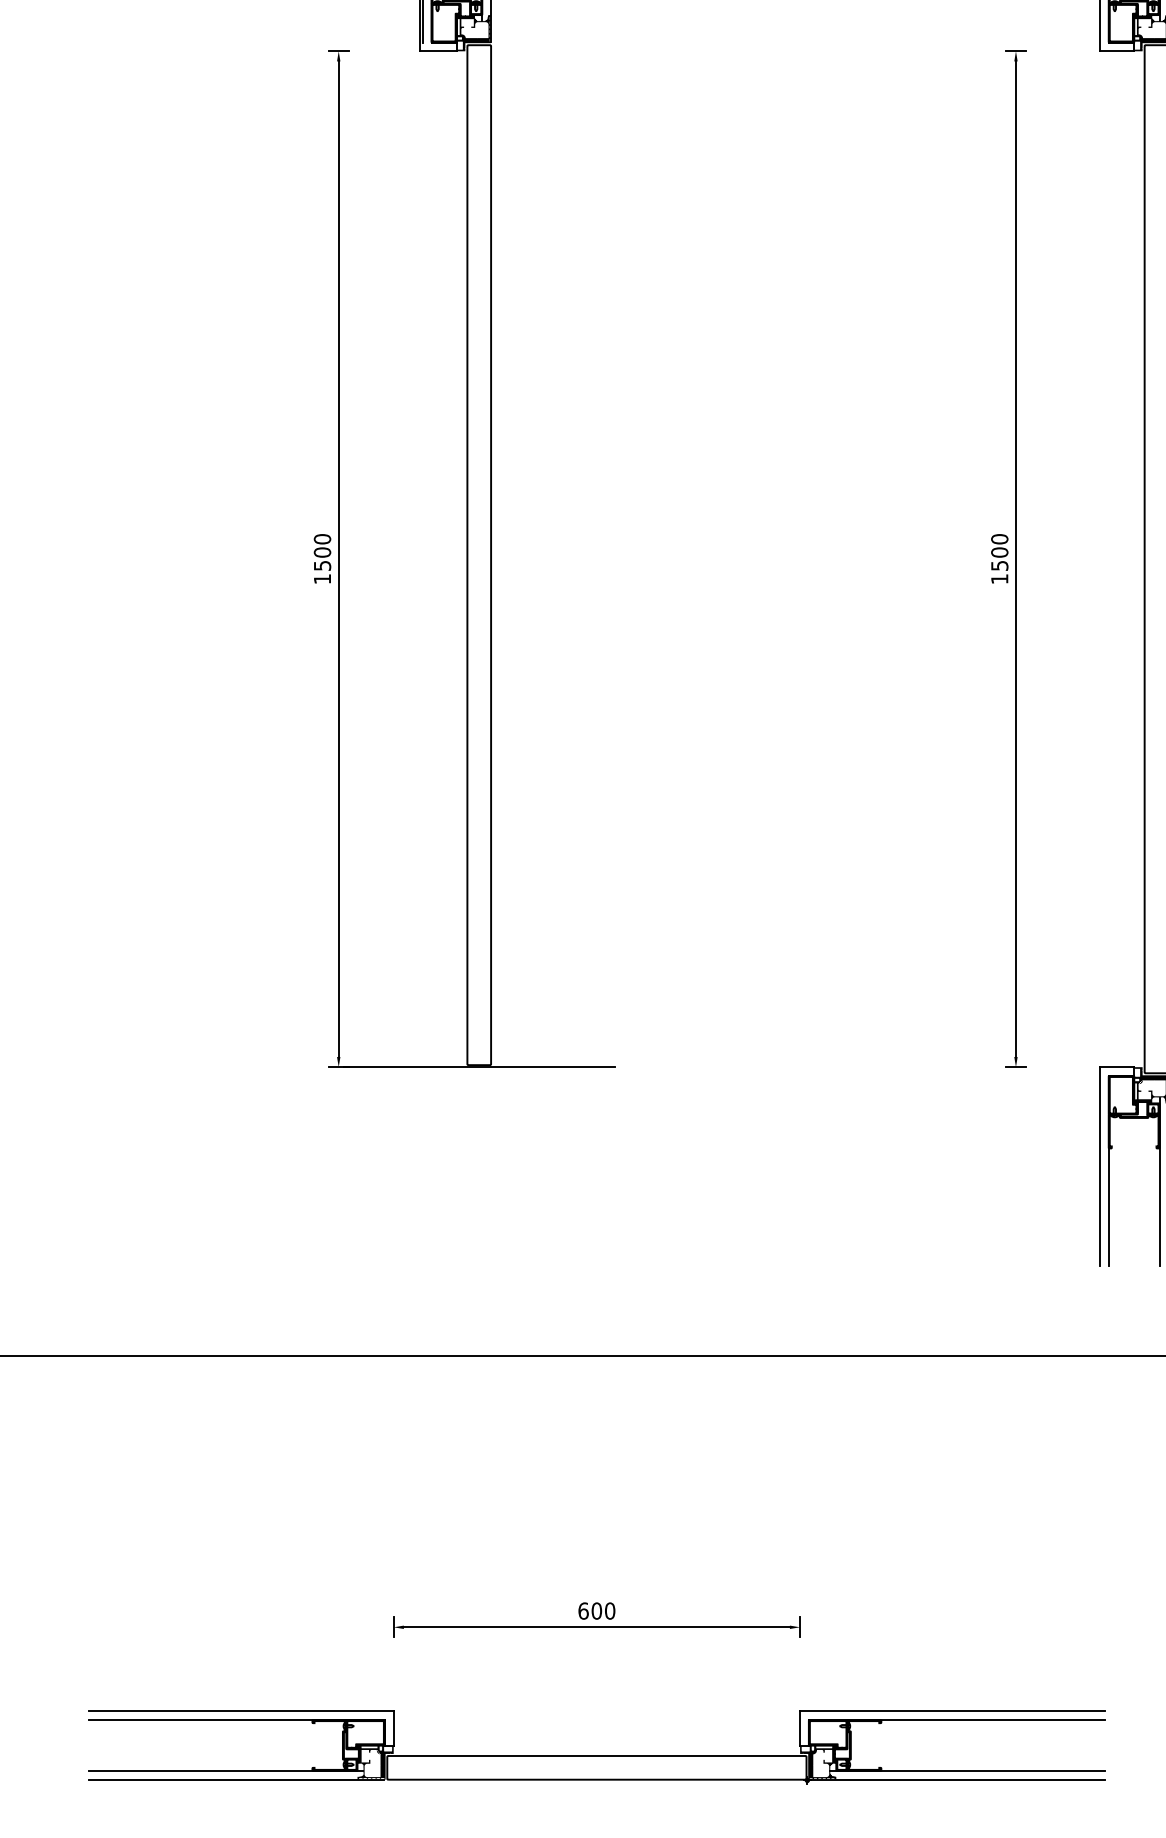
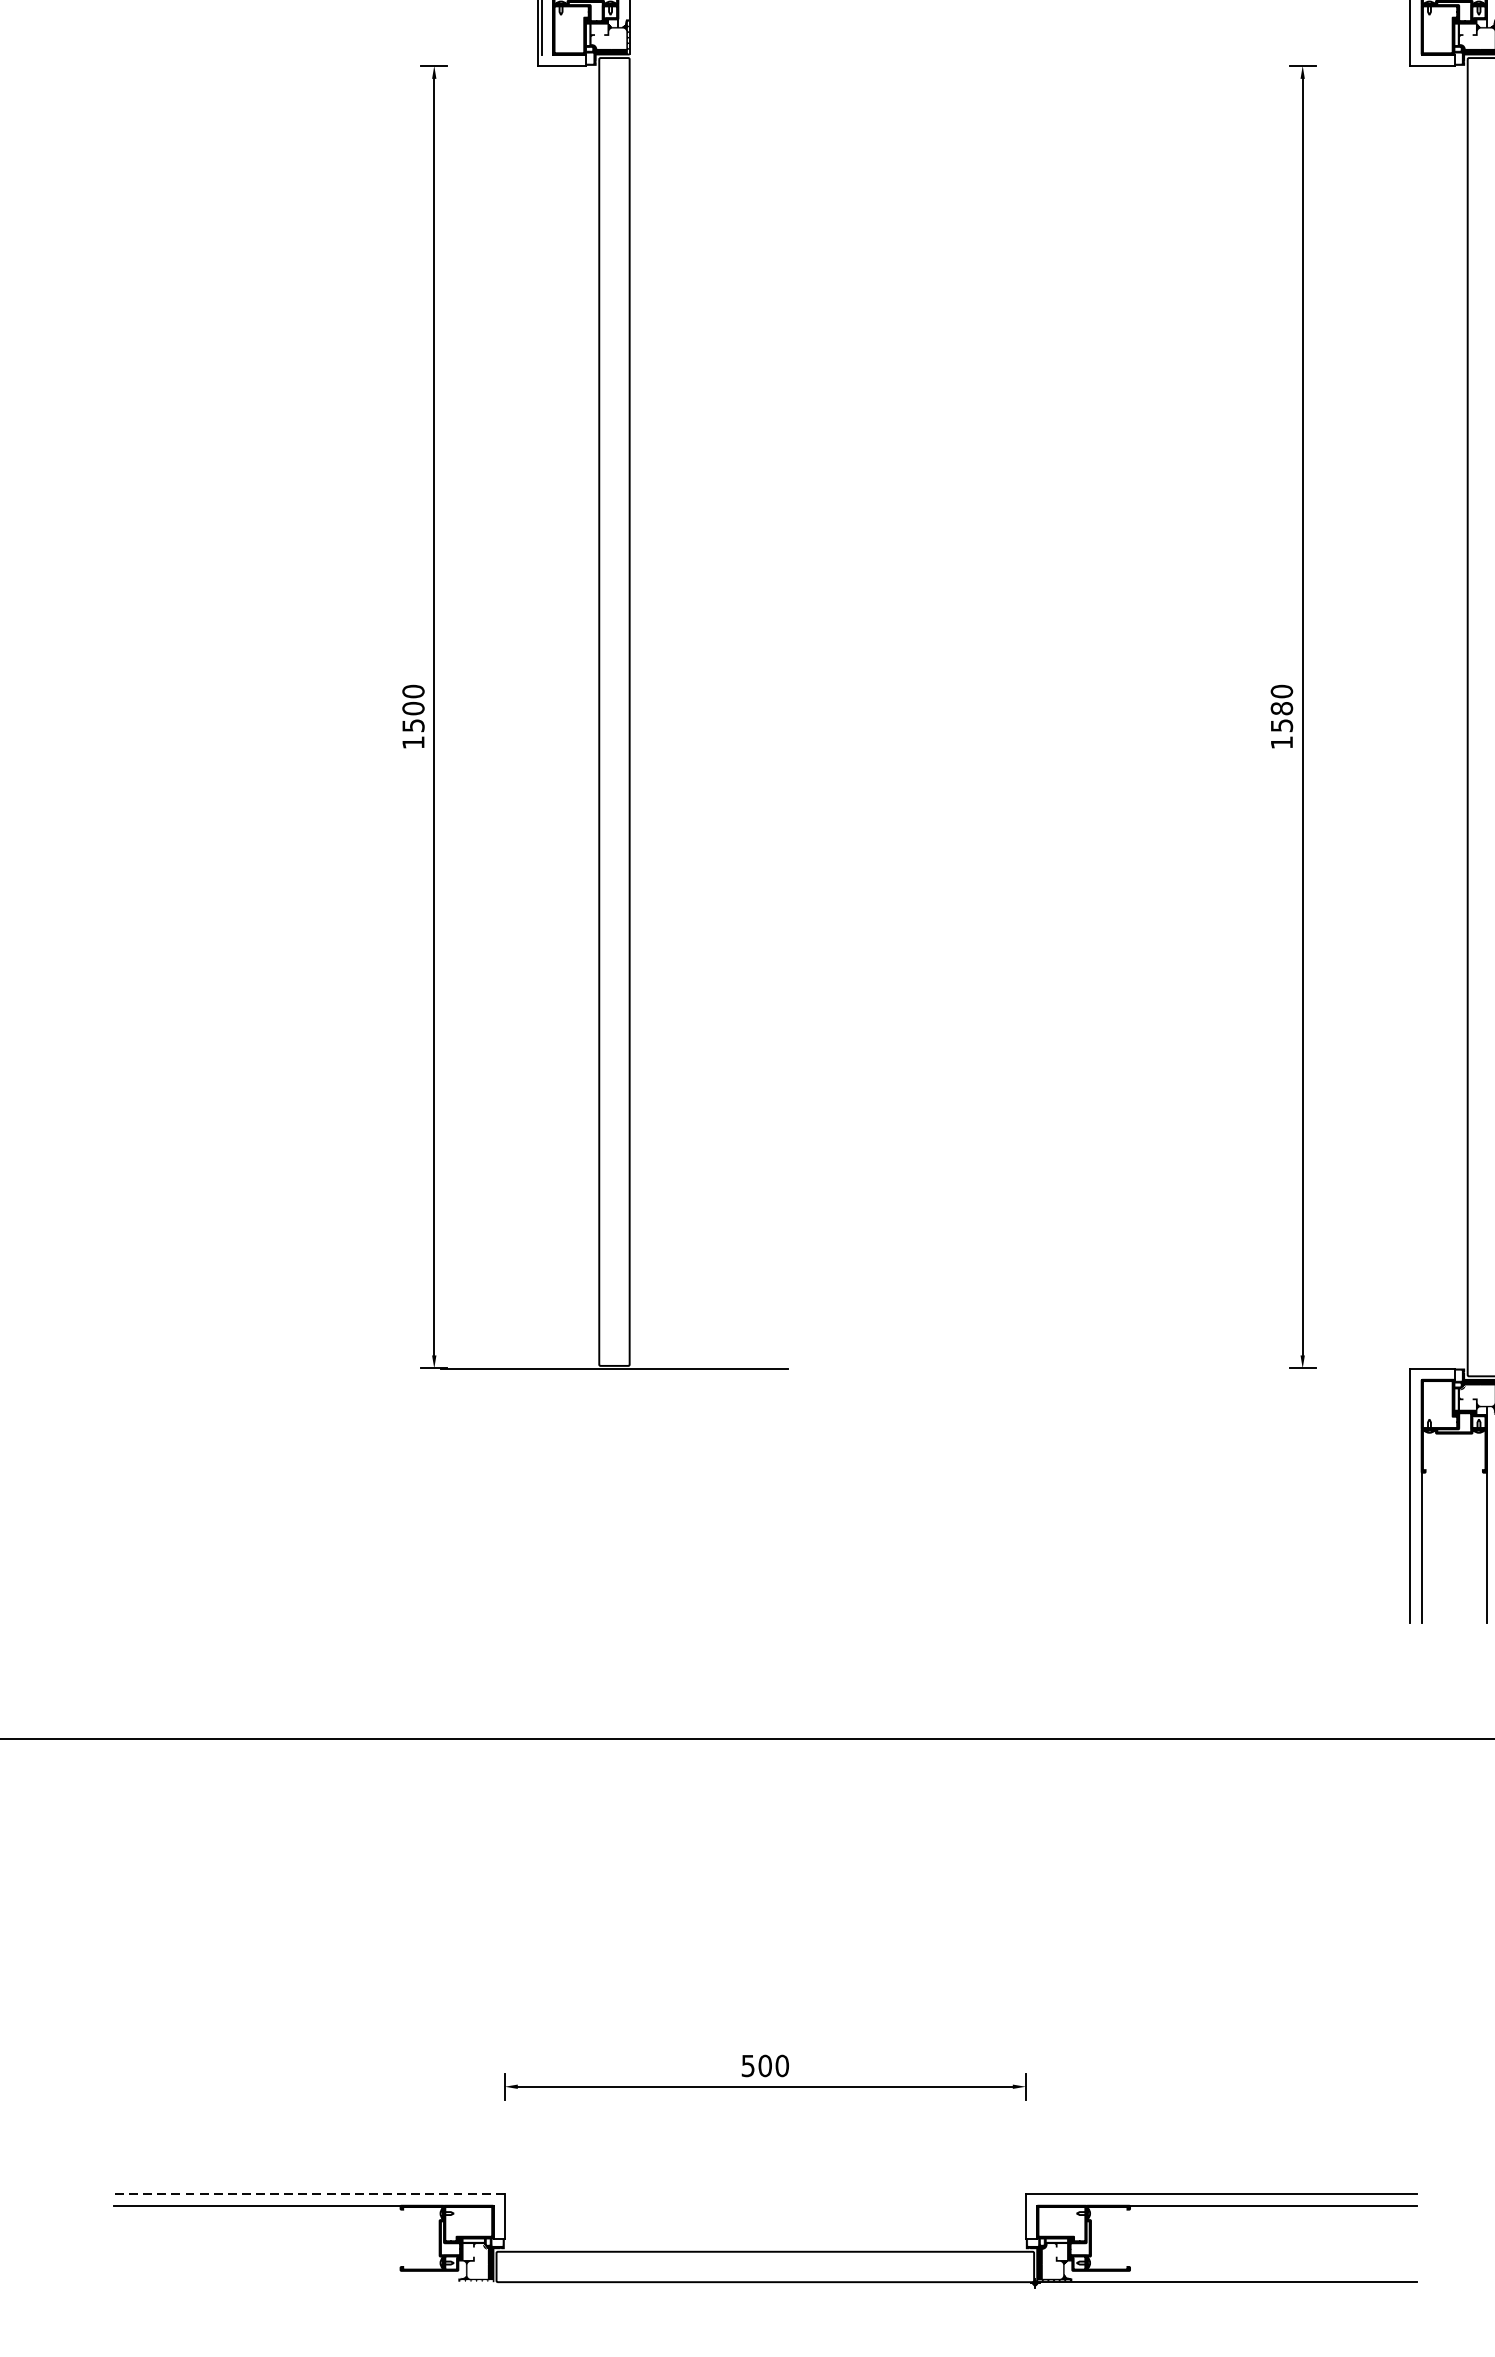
text: (999, 552) -> (1281, 708), 1500 -> 1580
text: (583, 1610) -> (748, 2065), 600 -> 500
line: (240, 1711) -> (308, 2194), solid -> dashed
line: (225, 1770) -> (289, 2270), removed
line: (967, 1770) -> (1240, 2270), removed
line: (236, 1779) -> (303, 2281), removed

